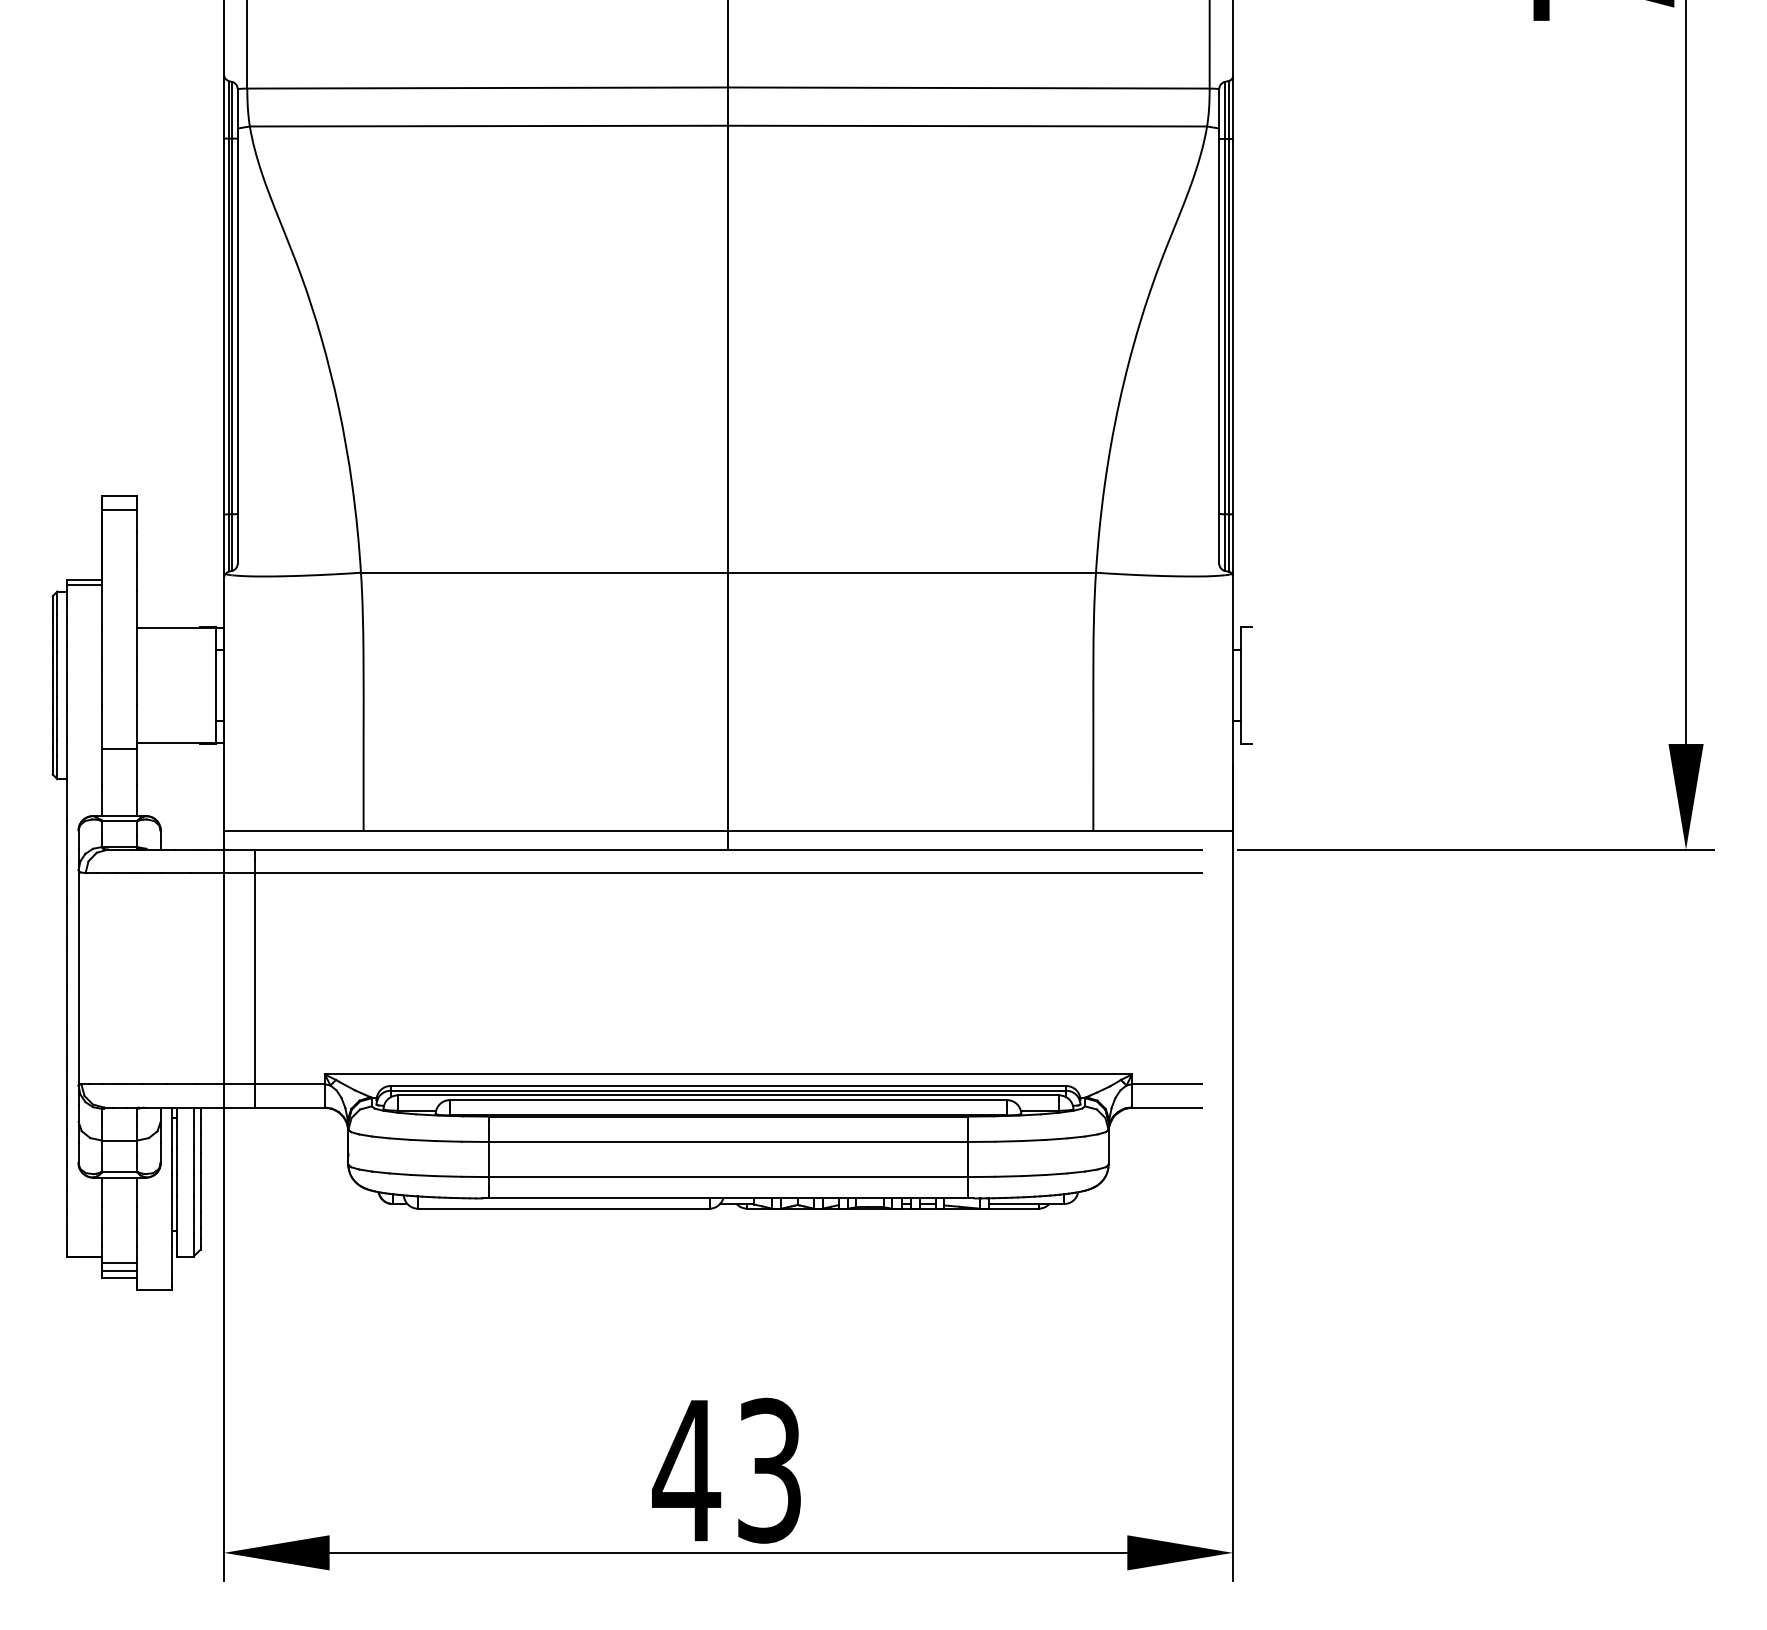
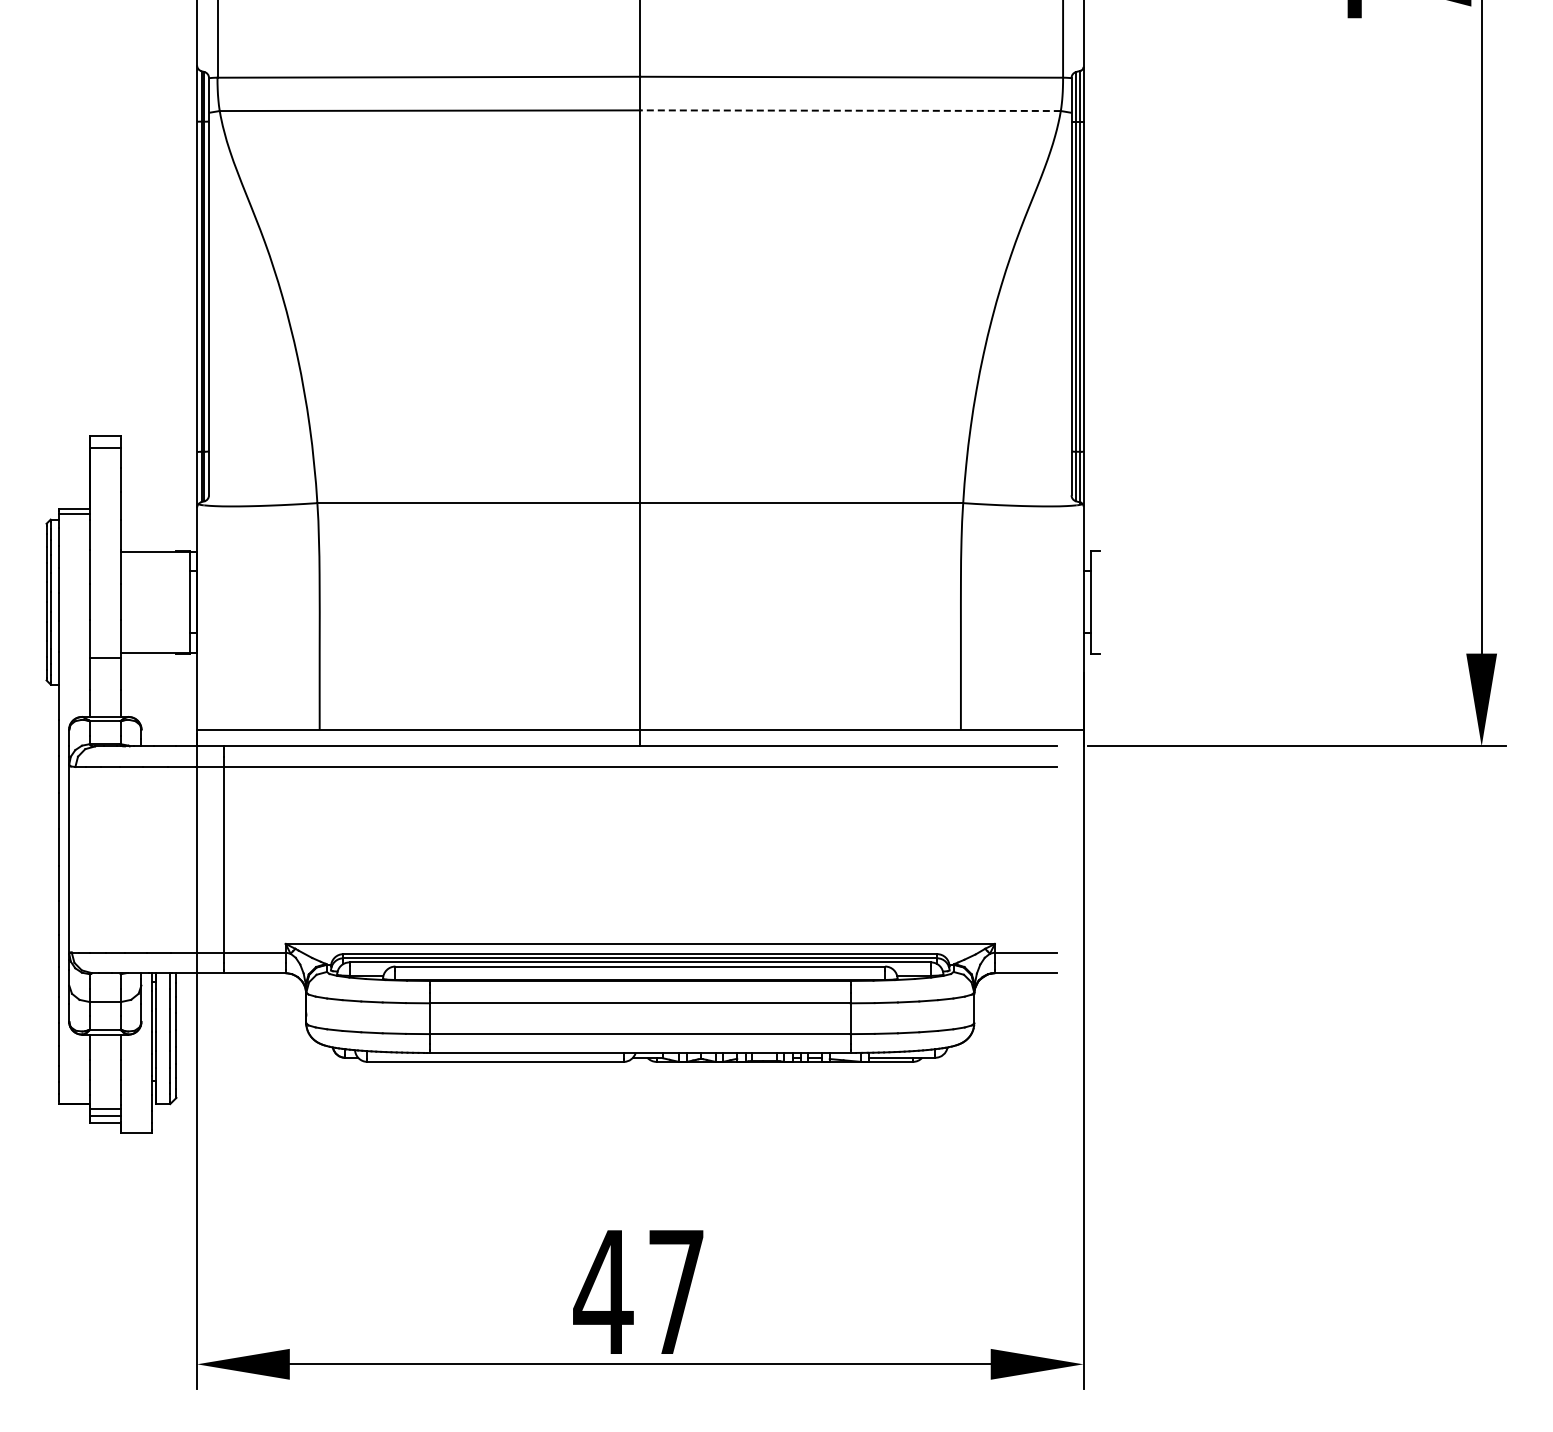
line: (967, 125) -> (850, 110), solid -> dashed
text: (769, 1471) -> (676, 1292), 43 -> 47

